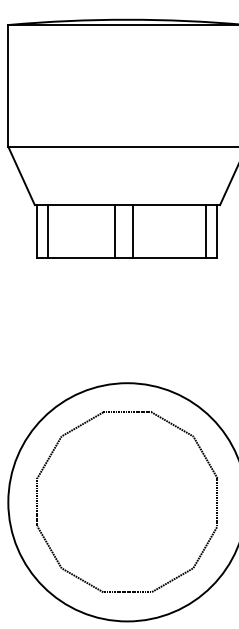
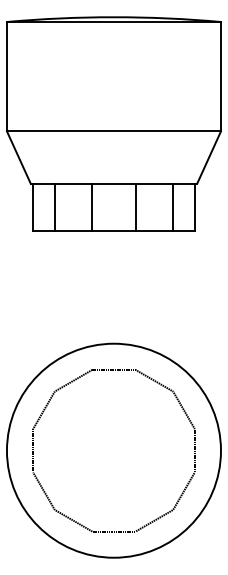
line: (47, 231) -> (54, 207), moved
line: (114, 231) -> (92, 207), moved
line: (132, 231) -> (135, 207), moved
line: (205, 231) -> (173, 207), moved

